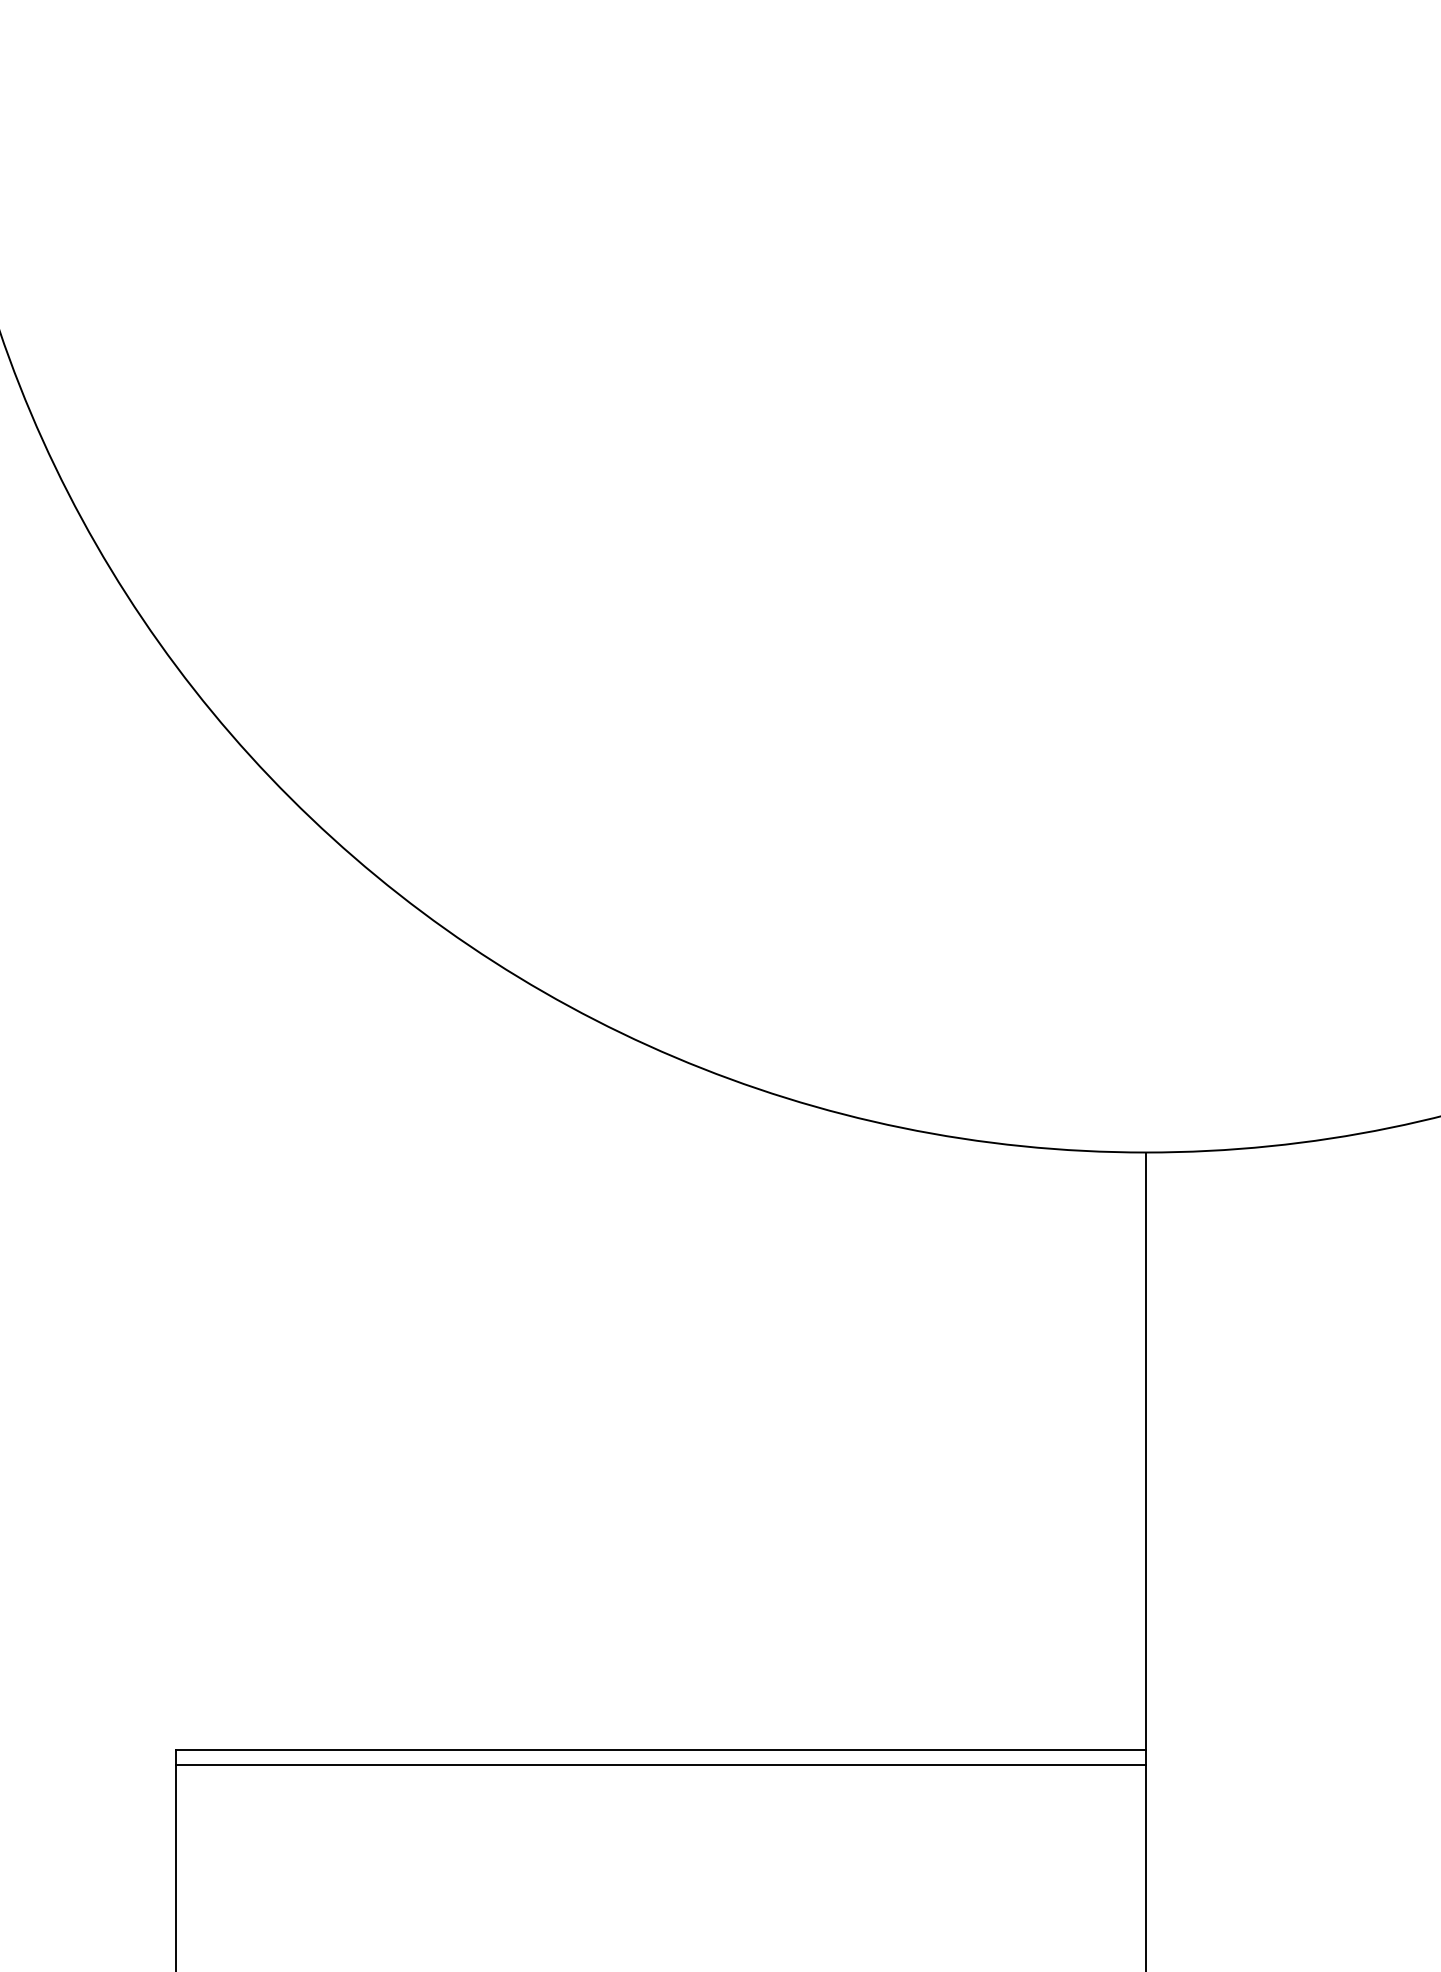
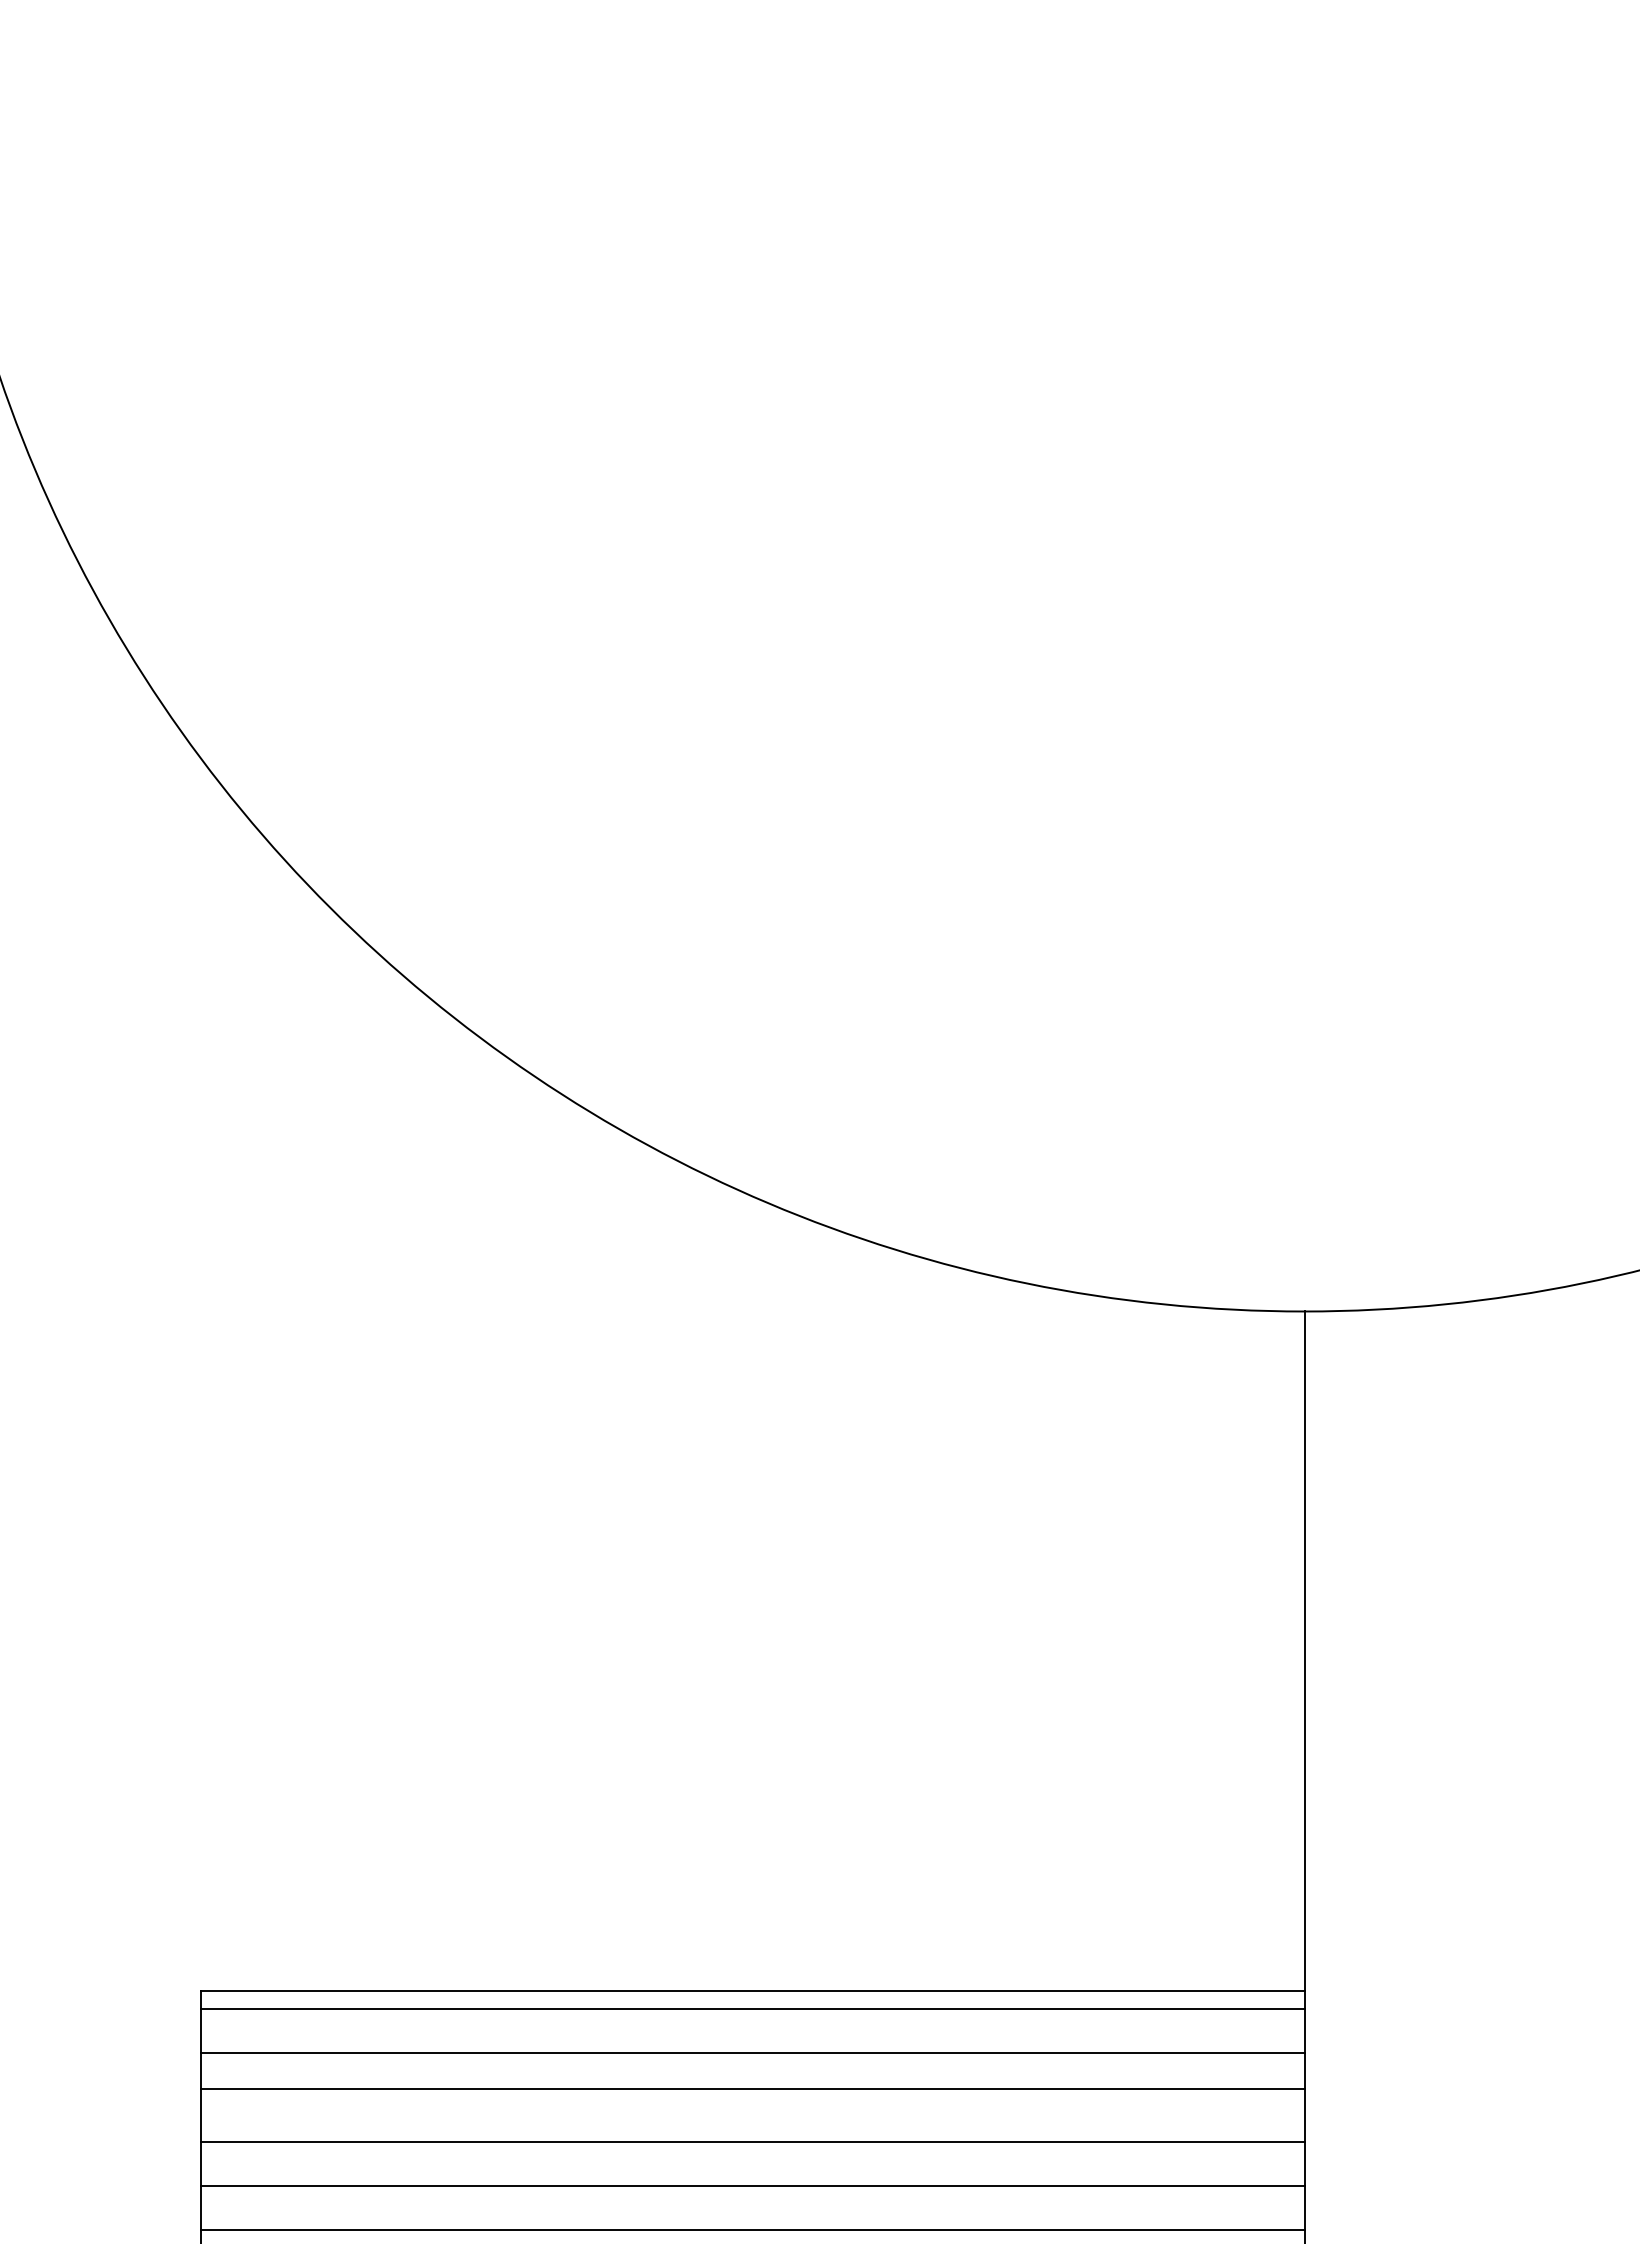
line: (661, 1804) -> (752, 2053), added
line: (661, 1835) -> (752, 2088), added
line: (661, 1881) -> (752, 2141), added
line: (661, 1920) -> (752, 2185), added
line: (661, 1959) -> (752, 2229), added

